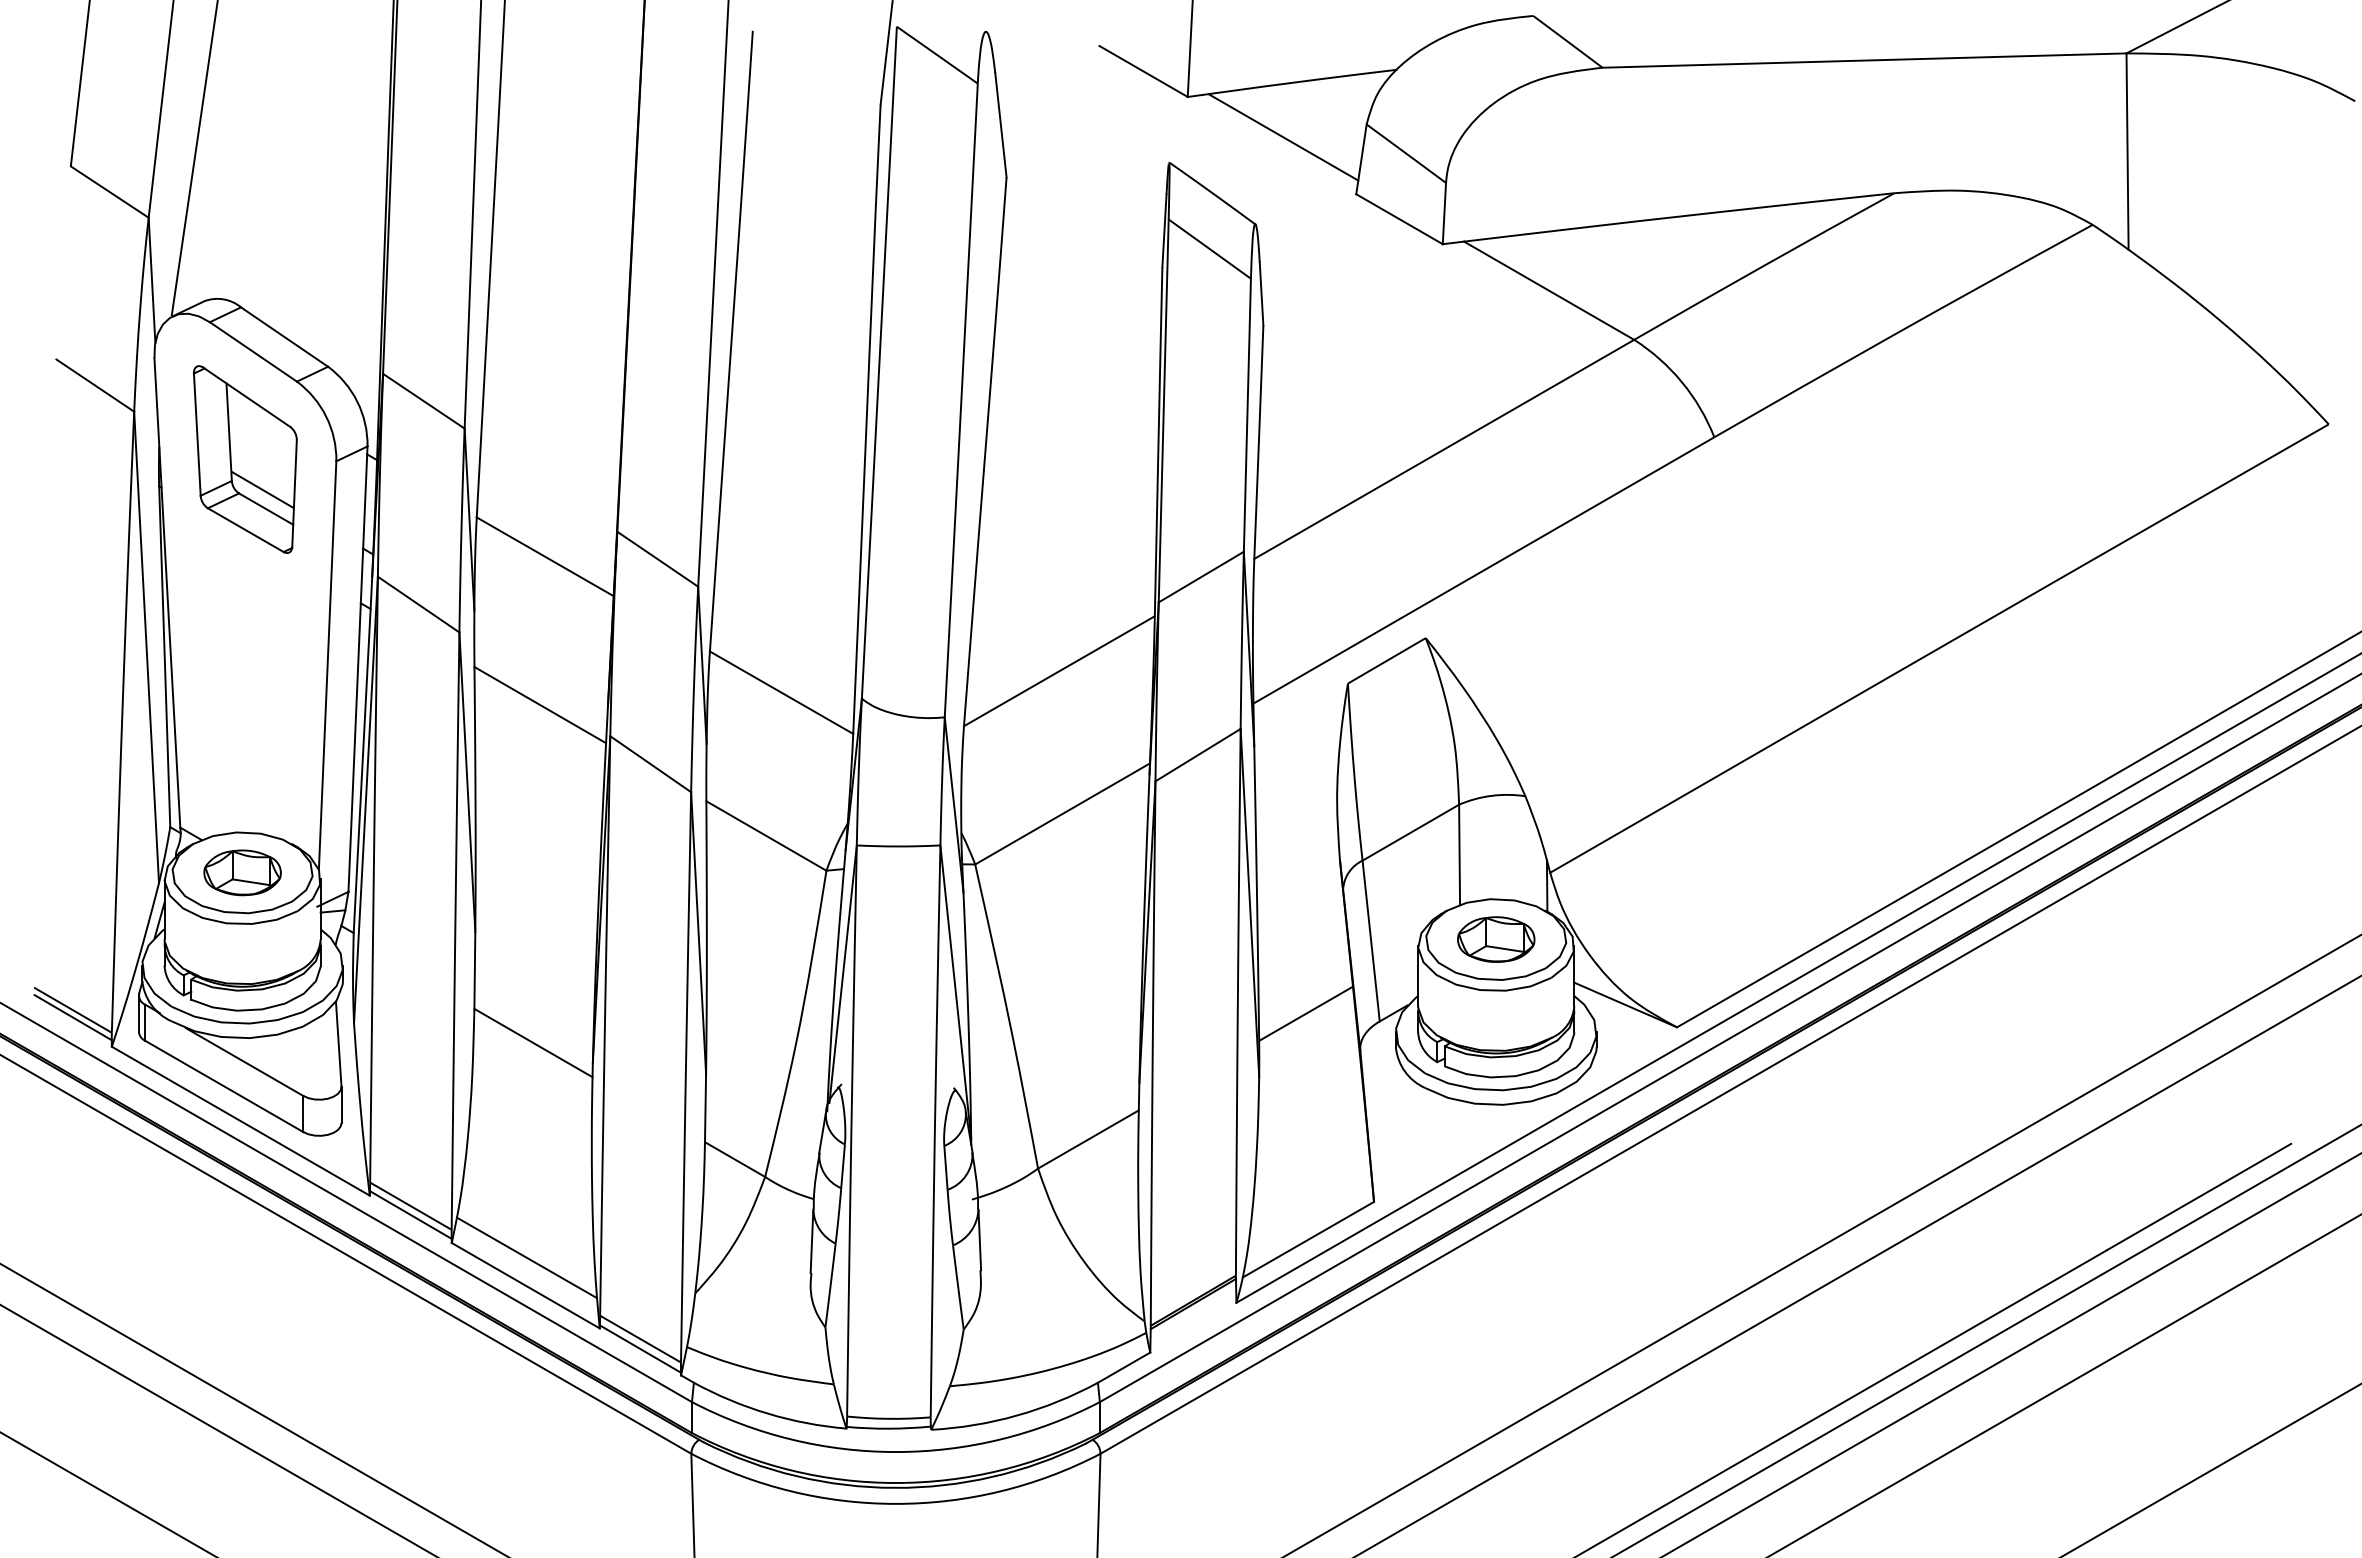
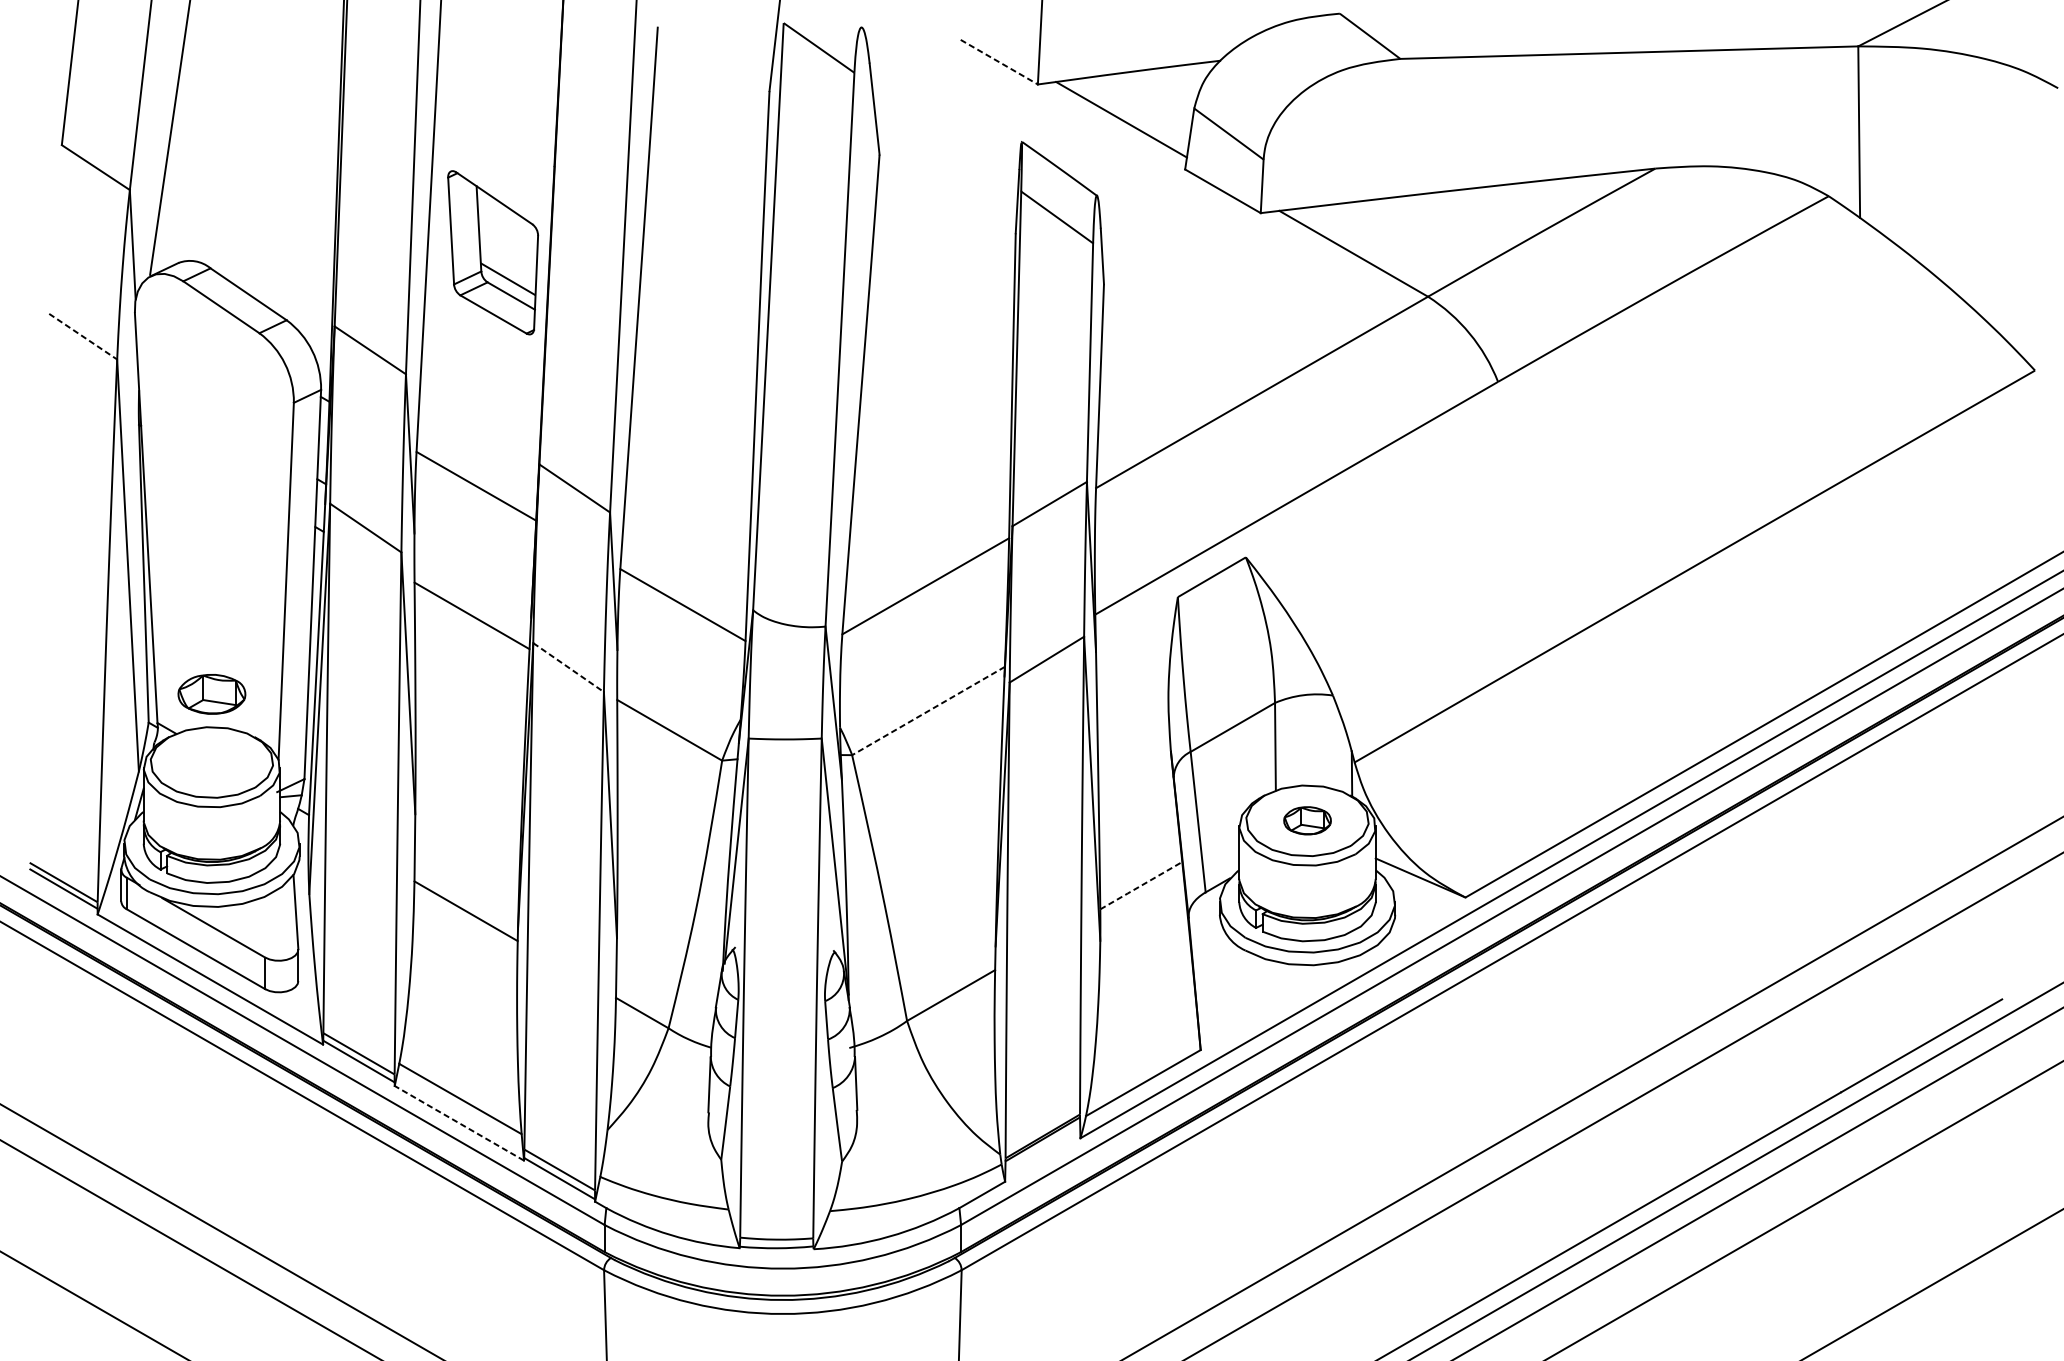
line: (1143, 71) -> (999, 62), solid -> dashed
line: (95, 385) -> (83, 336), solid -> dashed
part: (244, 459) -> (492, 252), moved
line: (651, 764) -> (569, 667), solid -> dashed
line: (1062, 813) -> (928, 710), solid -> dashed
part: (242, 872) -> (211, 694), moved
part: (1496, 939) -> (1307, 820), size x0.7
line: (1305, 1014) -> (1140, 886), solid -> dashed
line: (525, 1285) -> (459, 1123), solid -> dashed

